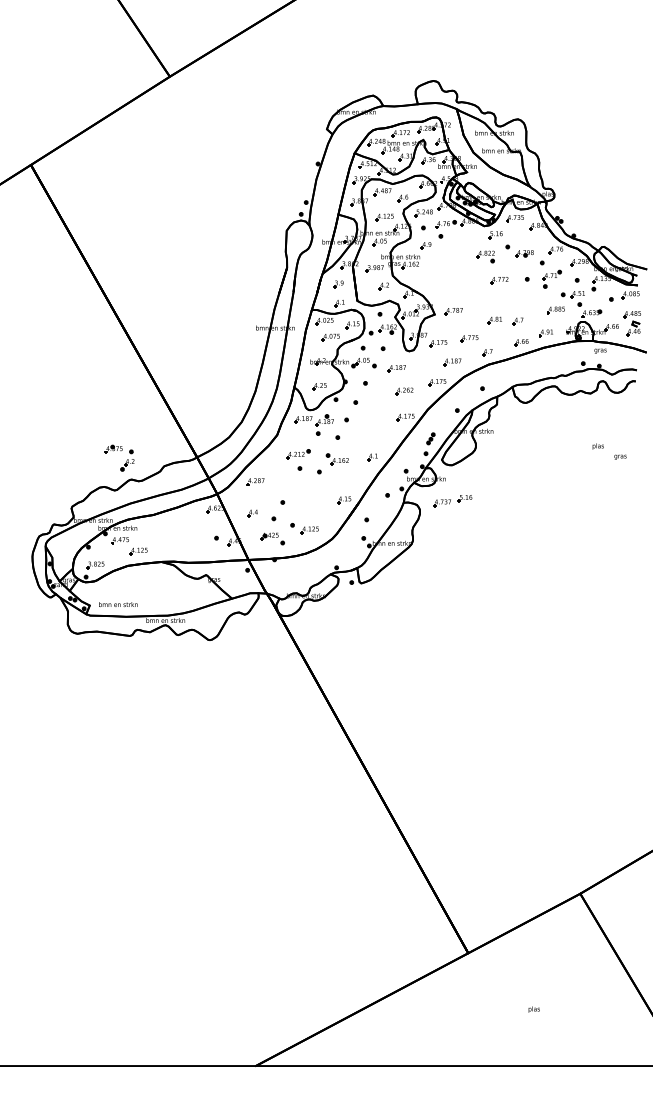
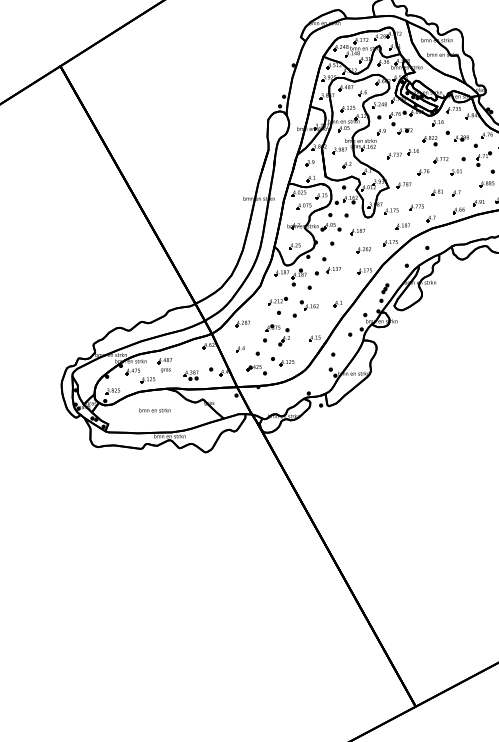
part: (455, 245) -> (405, 131), added
part: (477, 295) -> (423, 172), added
part: (518, 295) -> (456, 172), added
part: (367, 415) -> (333, 269), added
part: (120, 451) -> (278, 329), moved
part: (452, 501) -> (402, 154), moved
part: (159, 532) -> (164, 364), added
part: (191, 545) -> (190, 375), added
text: (118, 604) -> (155, 410), moved

